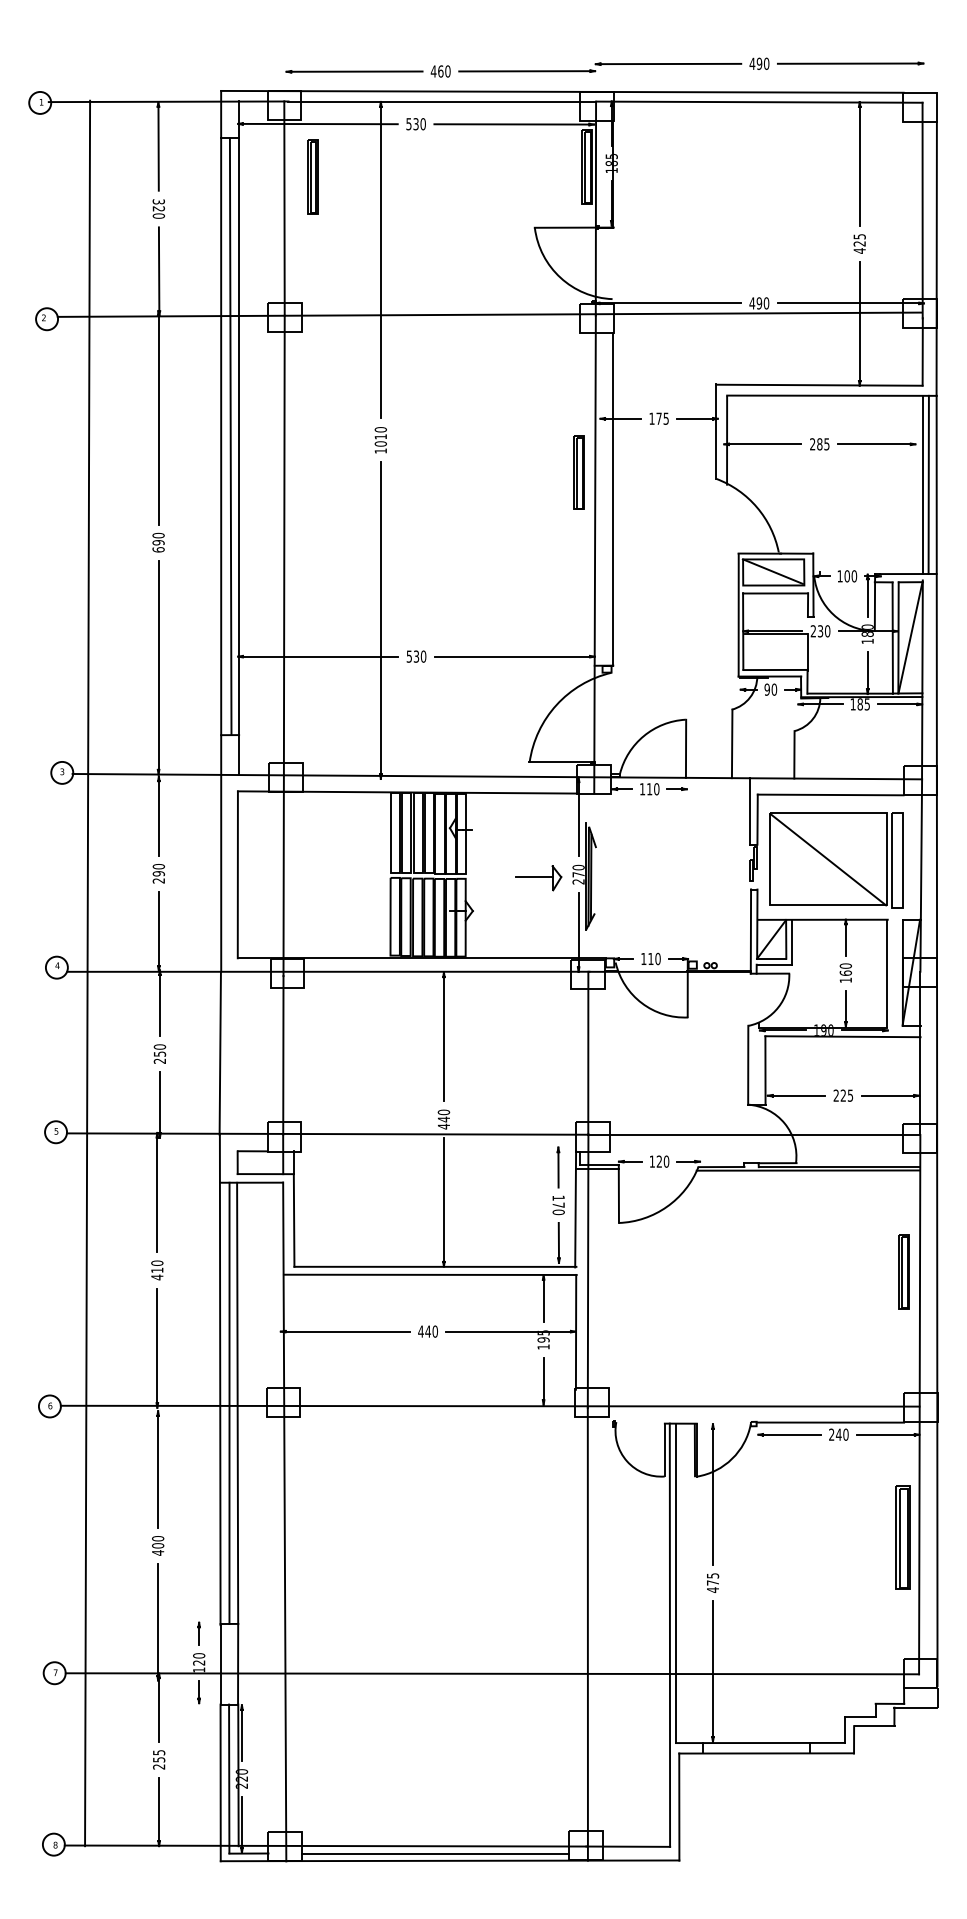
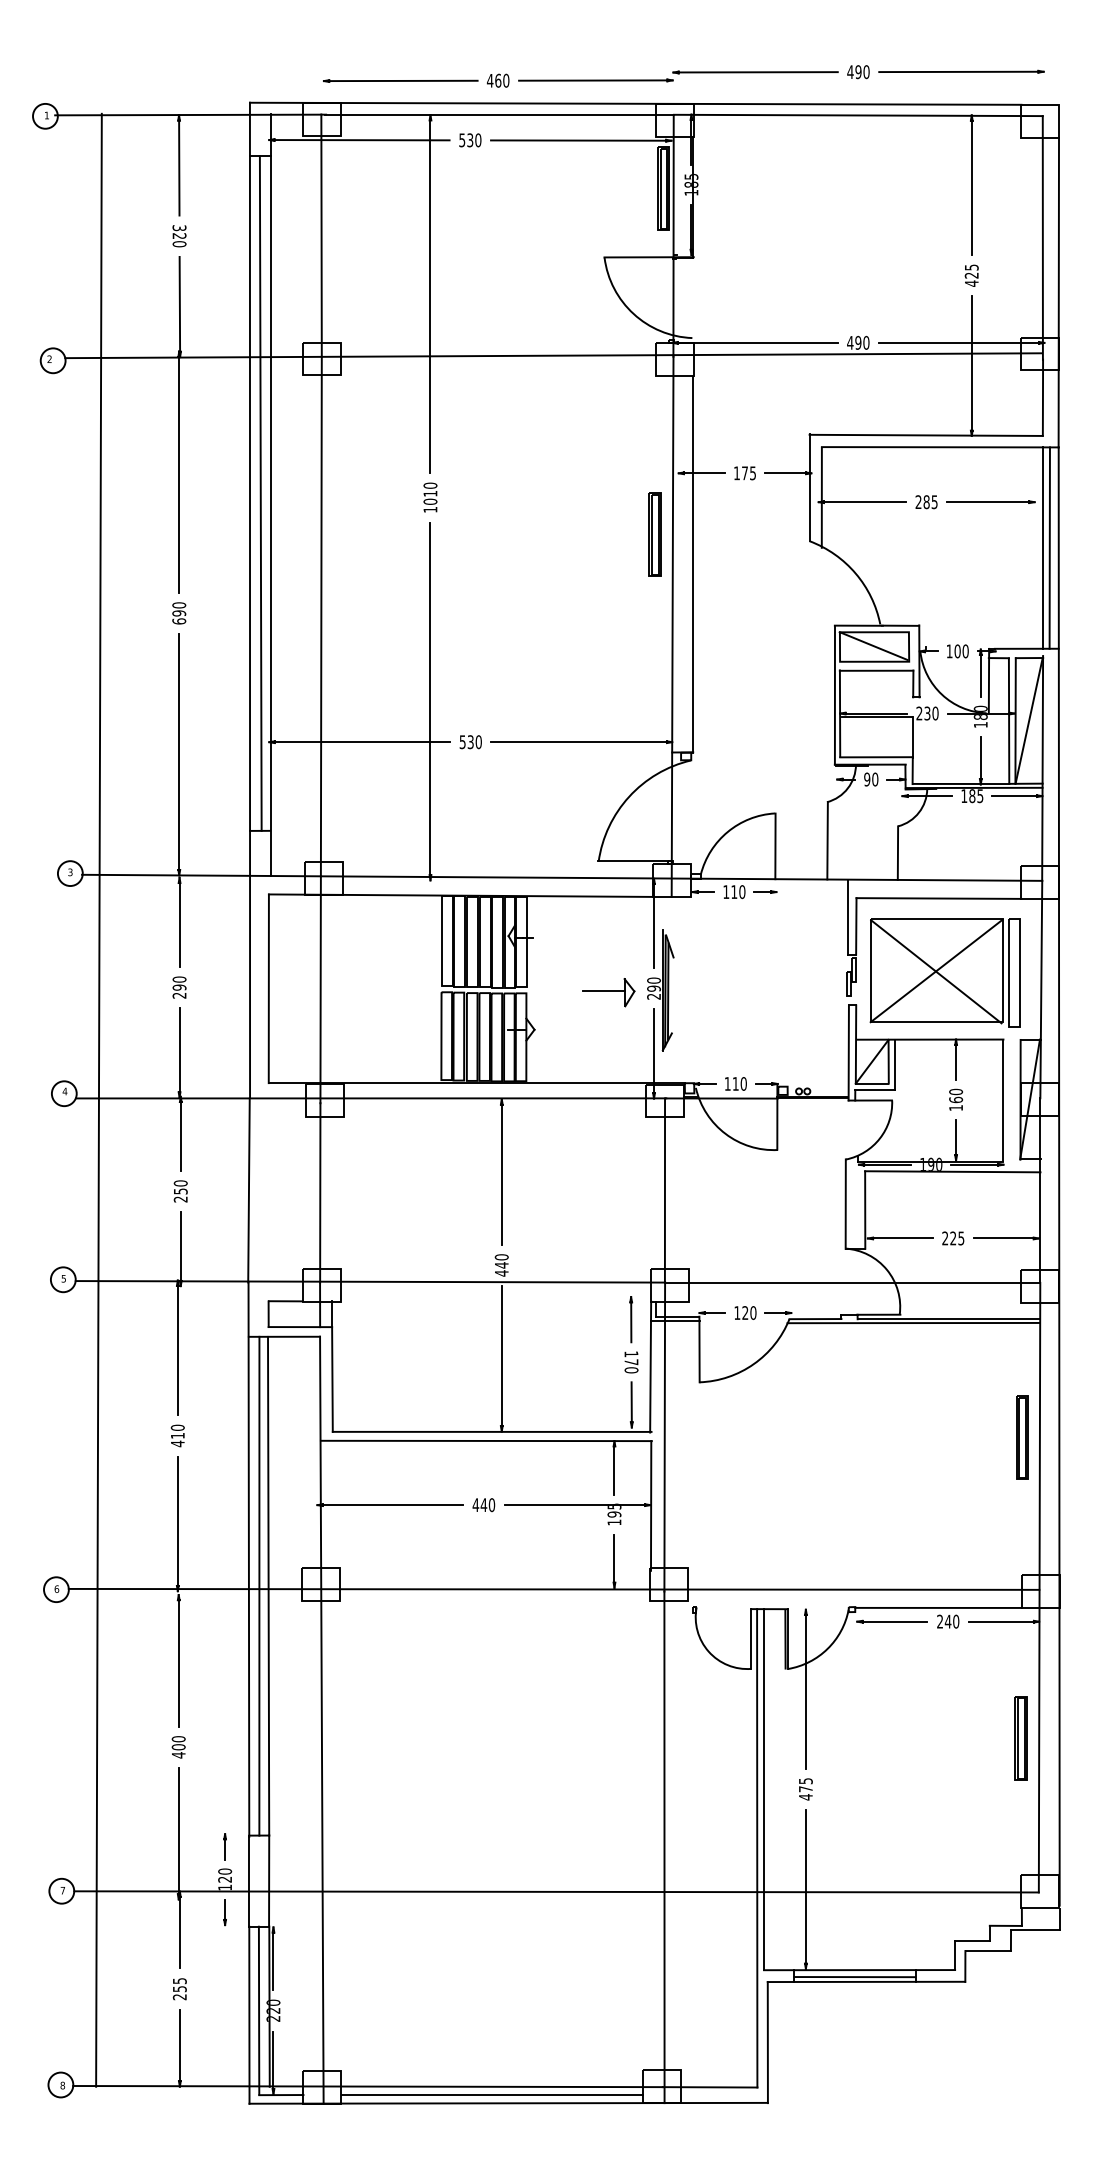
part: (312, 177) -> (353, 200), removed
line: (828, 858) -> (936, 970), added
text: (578, 874) -> (653, 988), 270 -> 290
part: (902, 1538) -> (1020, 1738), size x0.71
line: (755, 1749) -> (854, 1977), added

